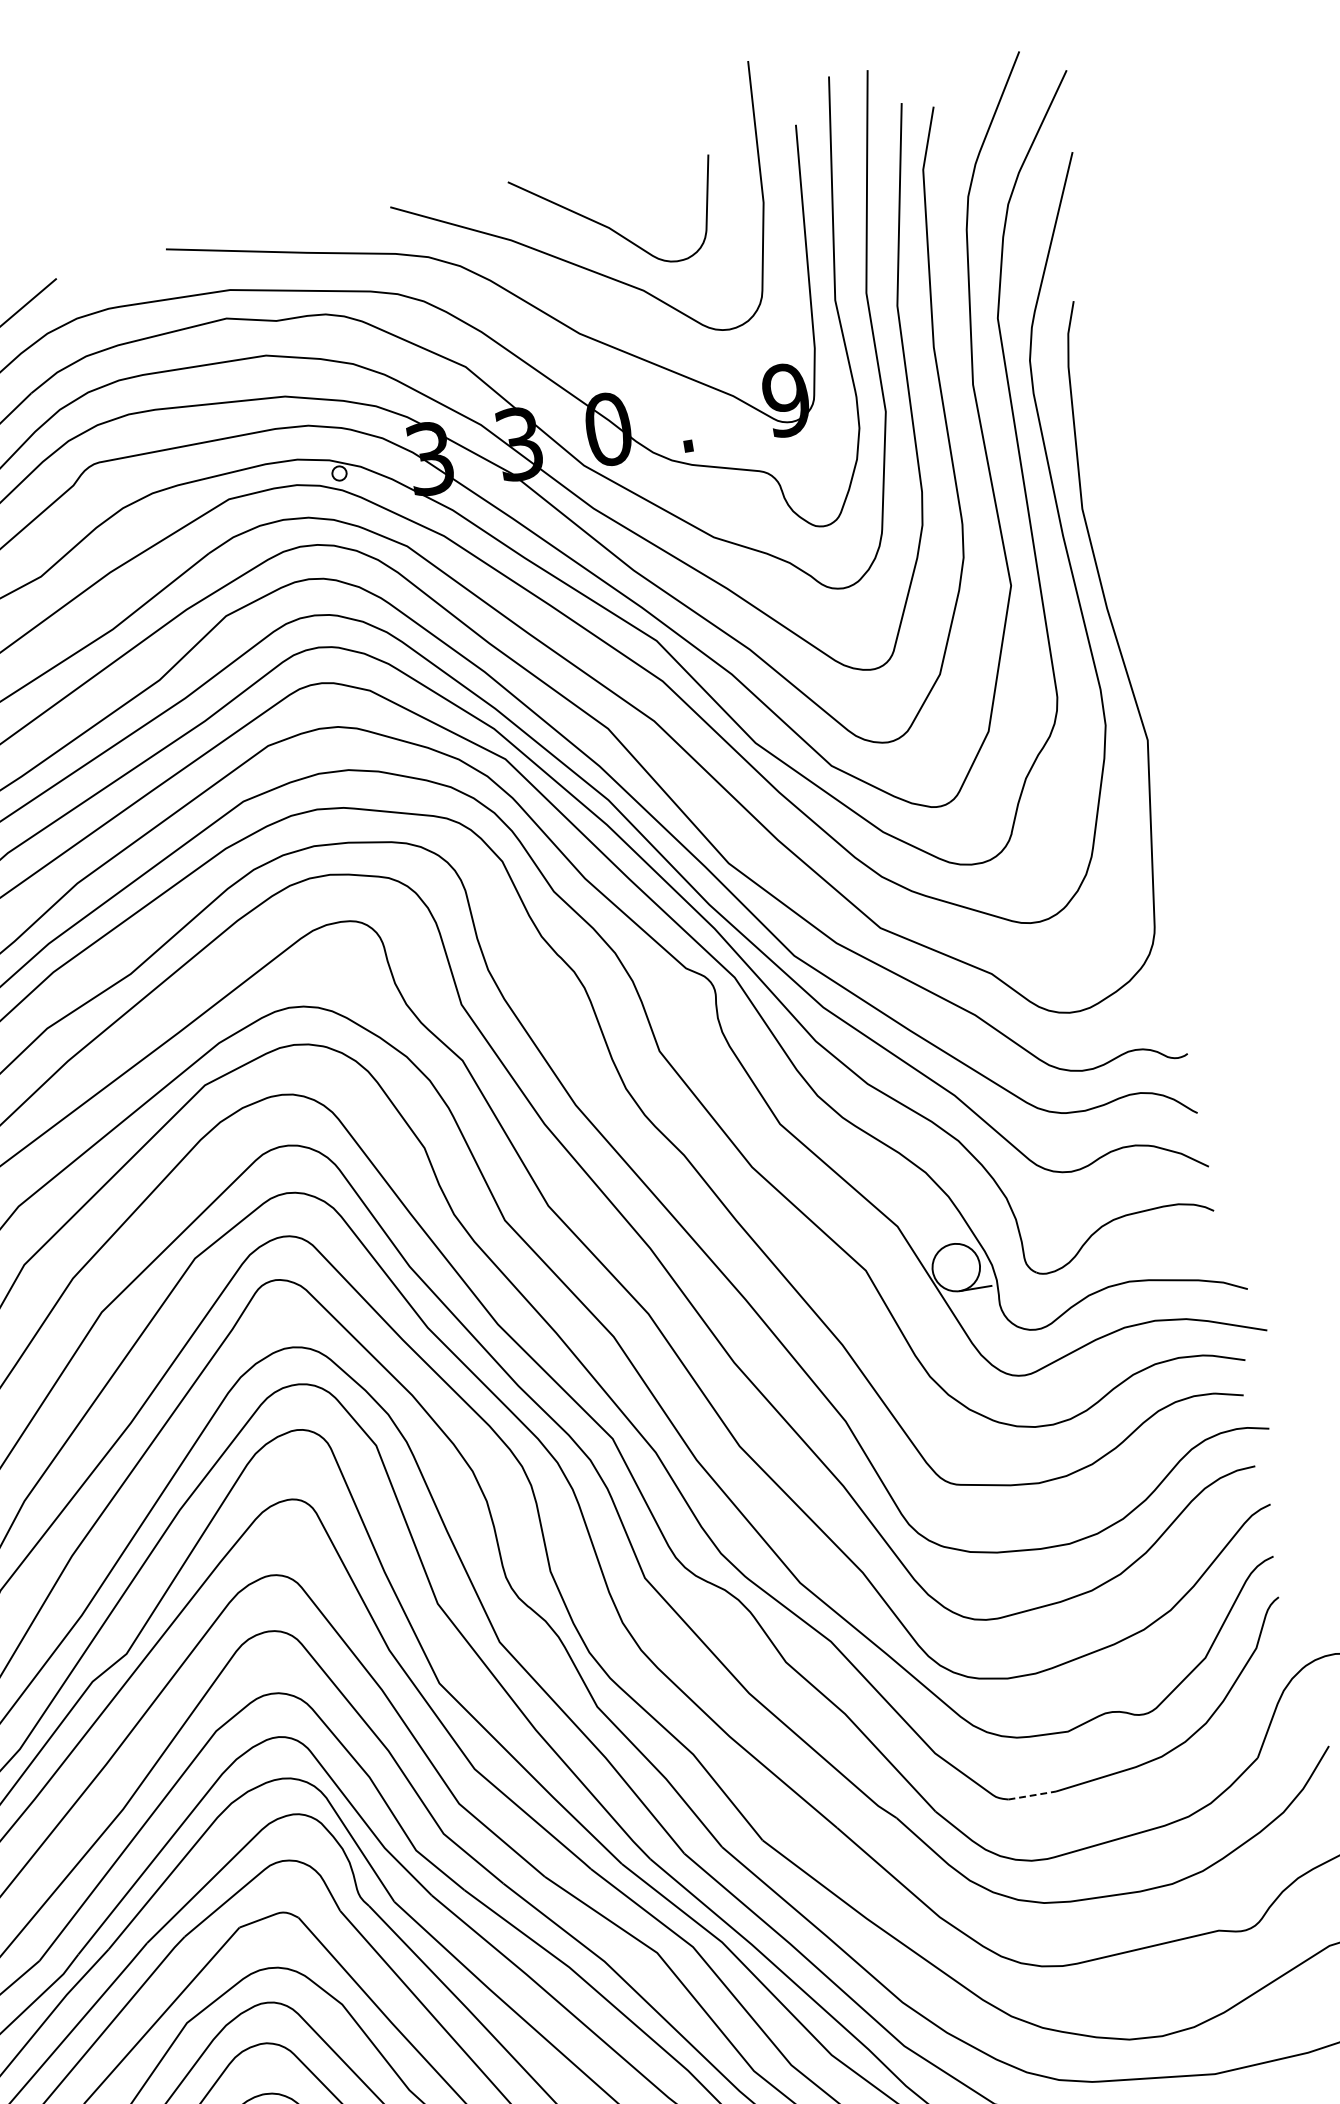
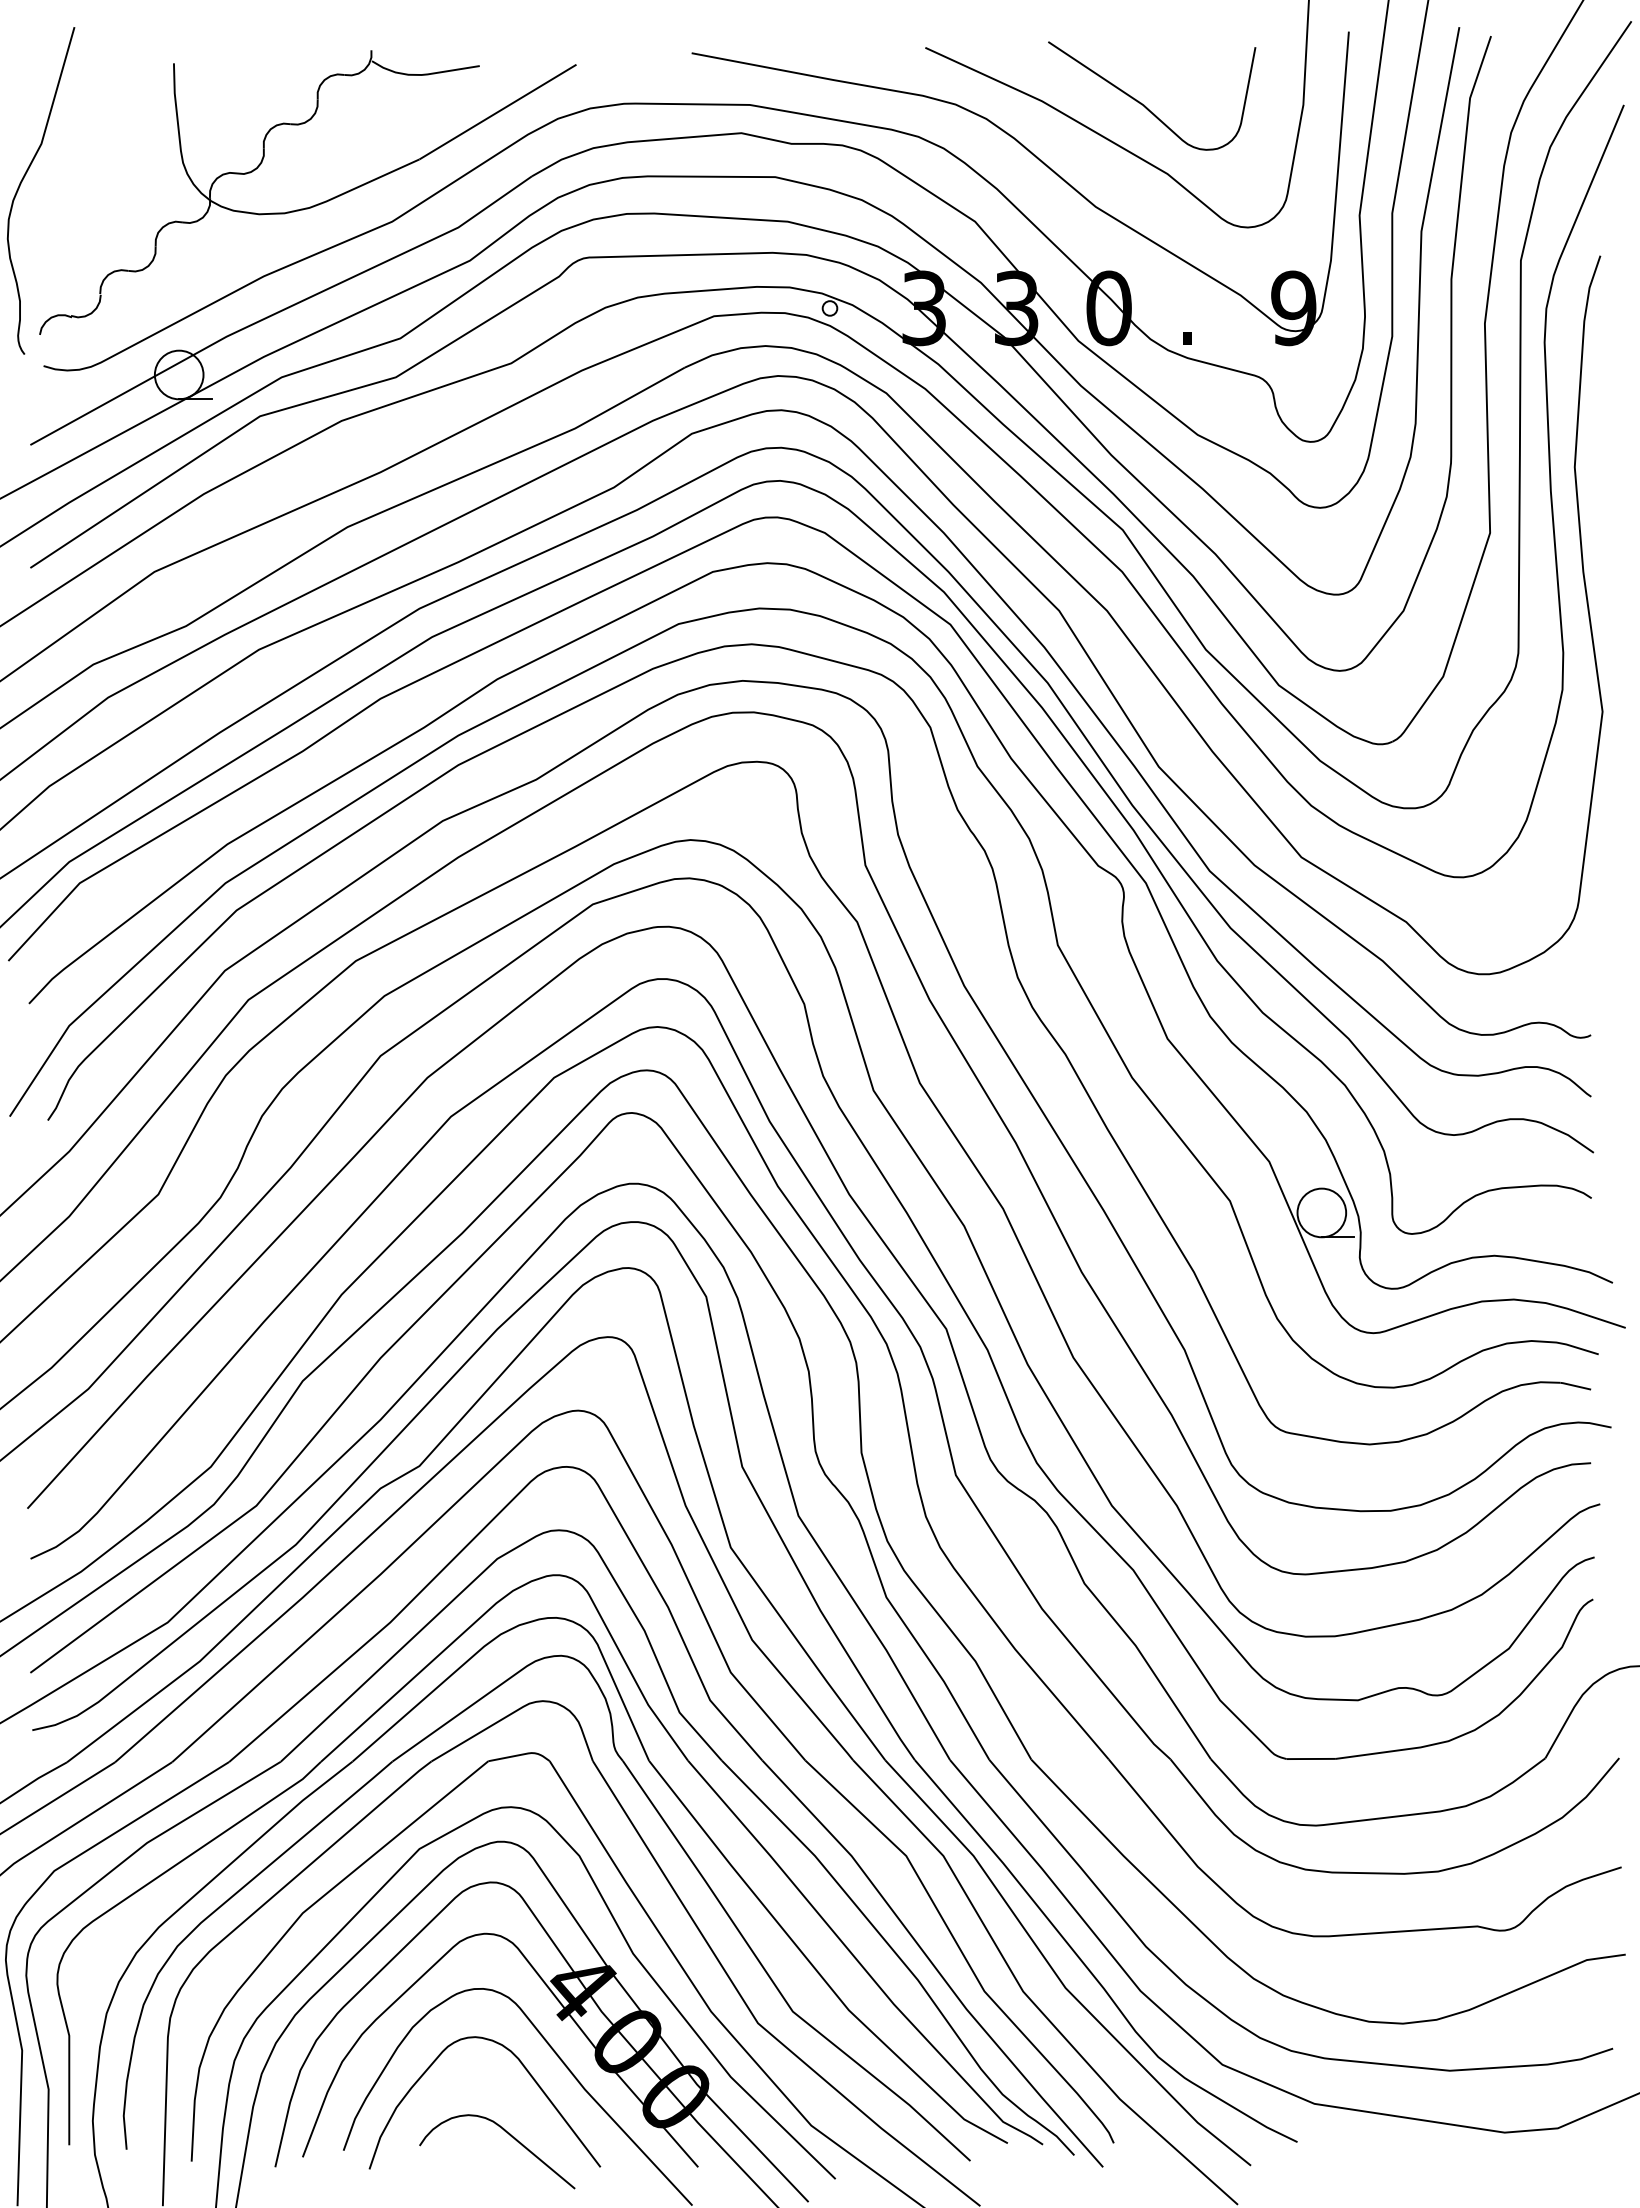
line: (1032, 1795) -> (1311, 1758), dashed -> solid

